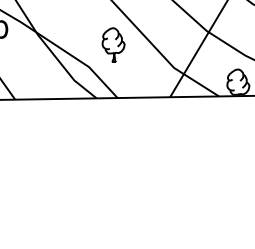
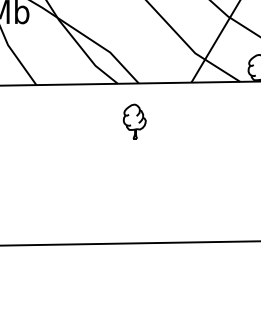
part: (113, 45) -> (134, 121), moved

